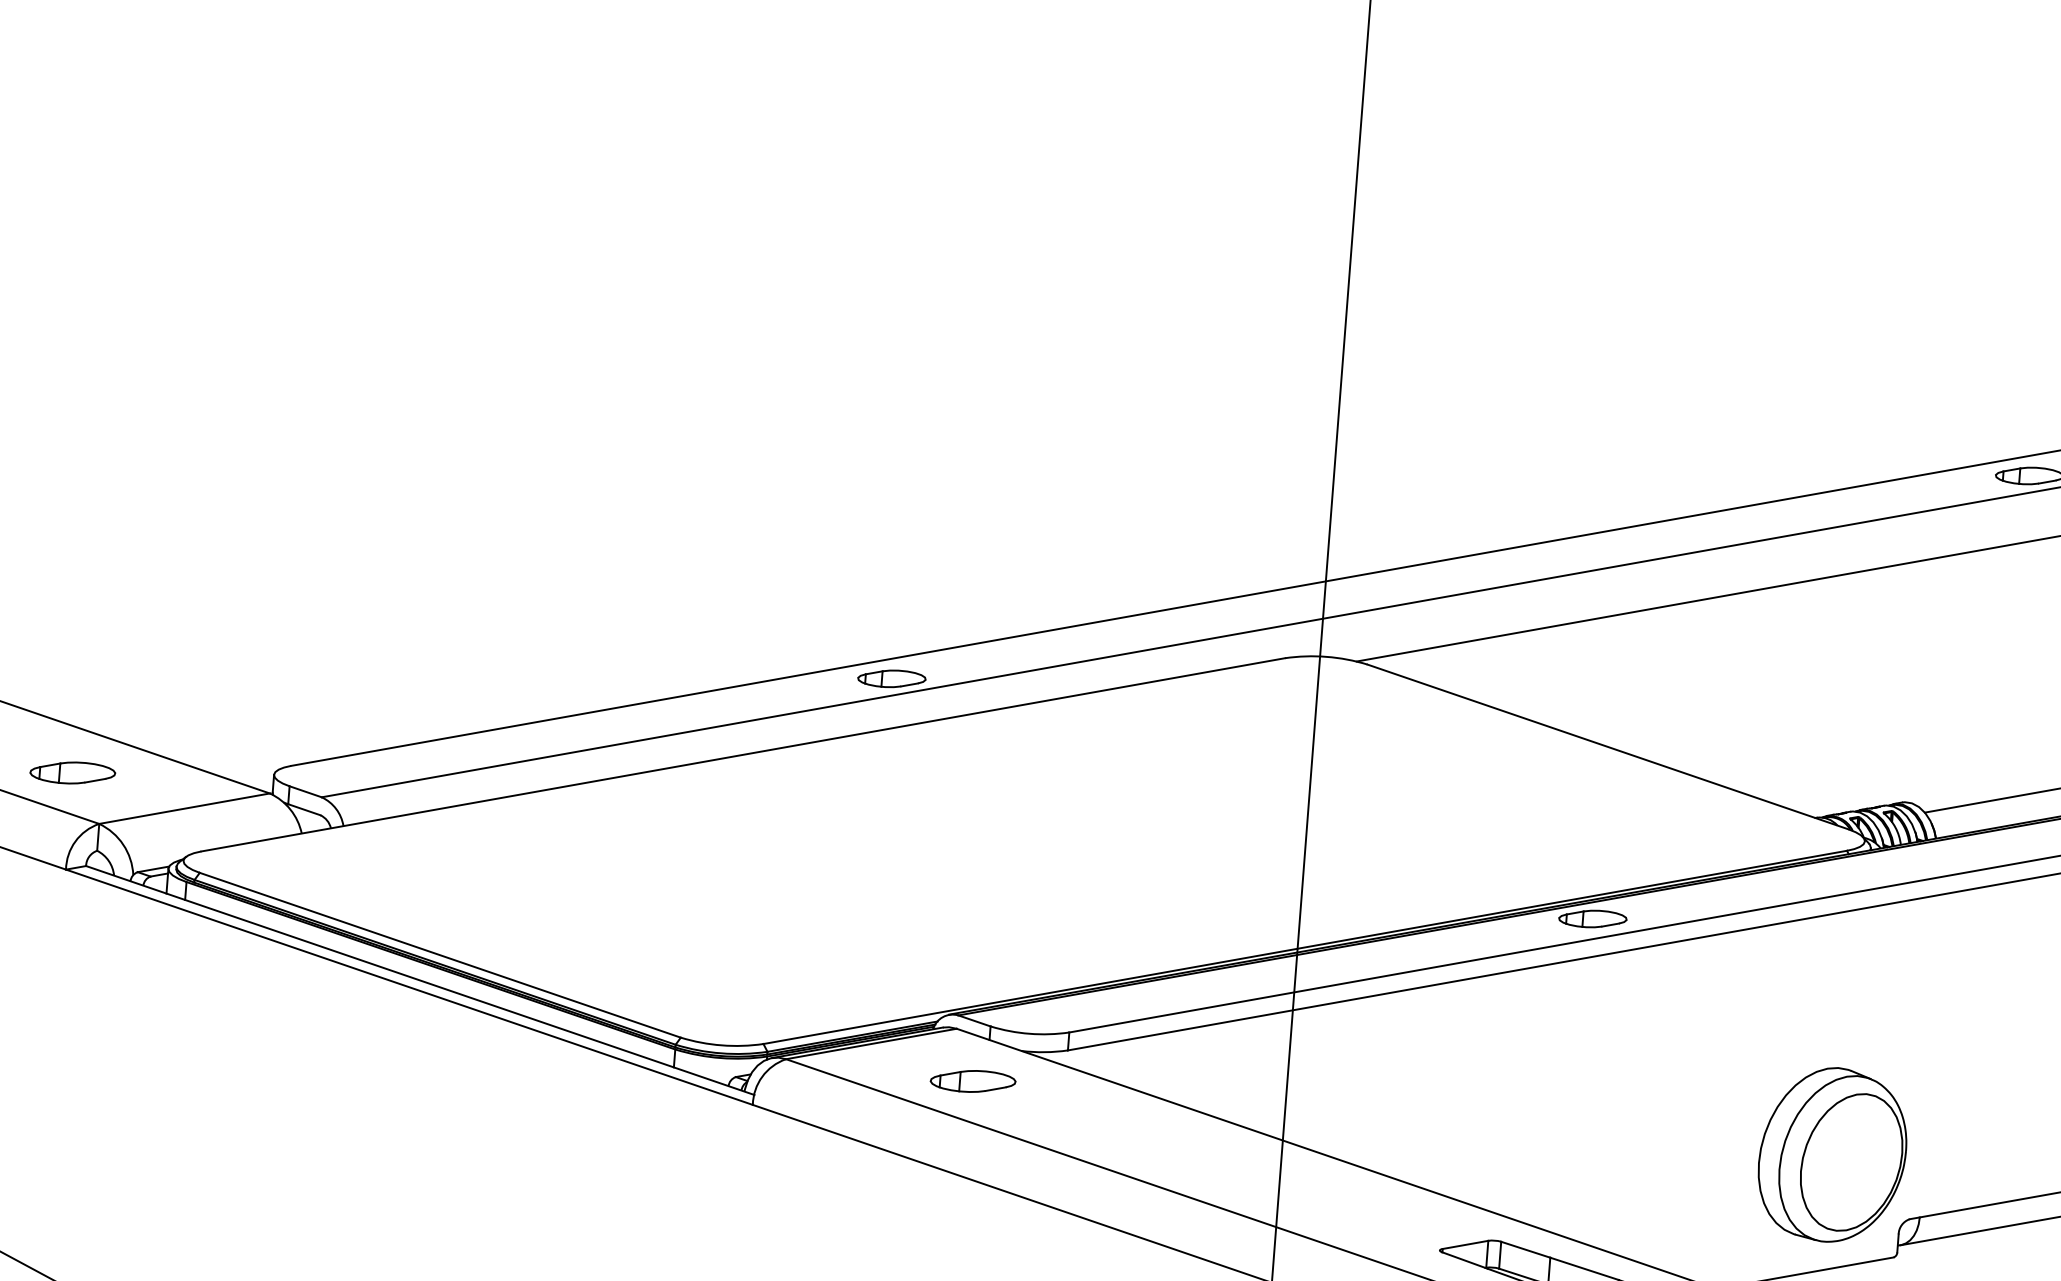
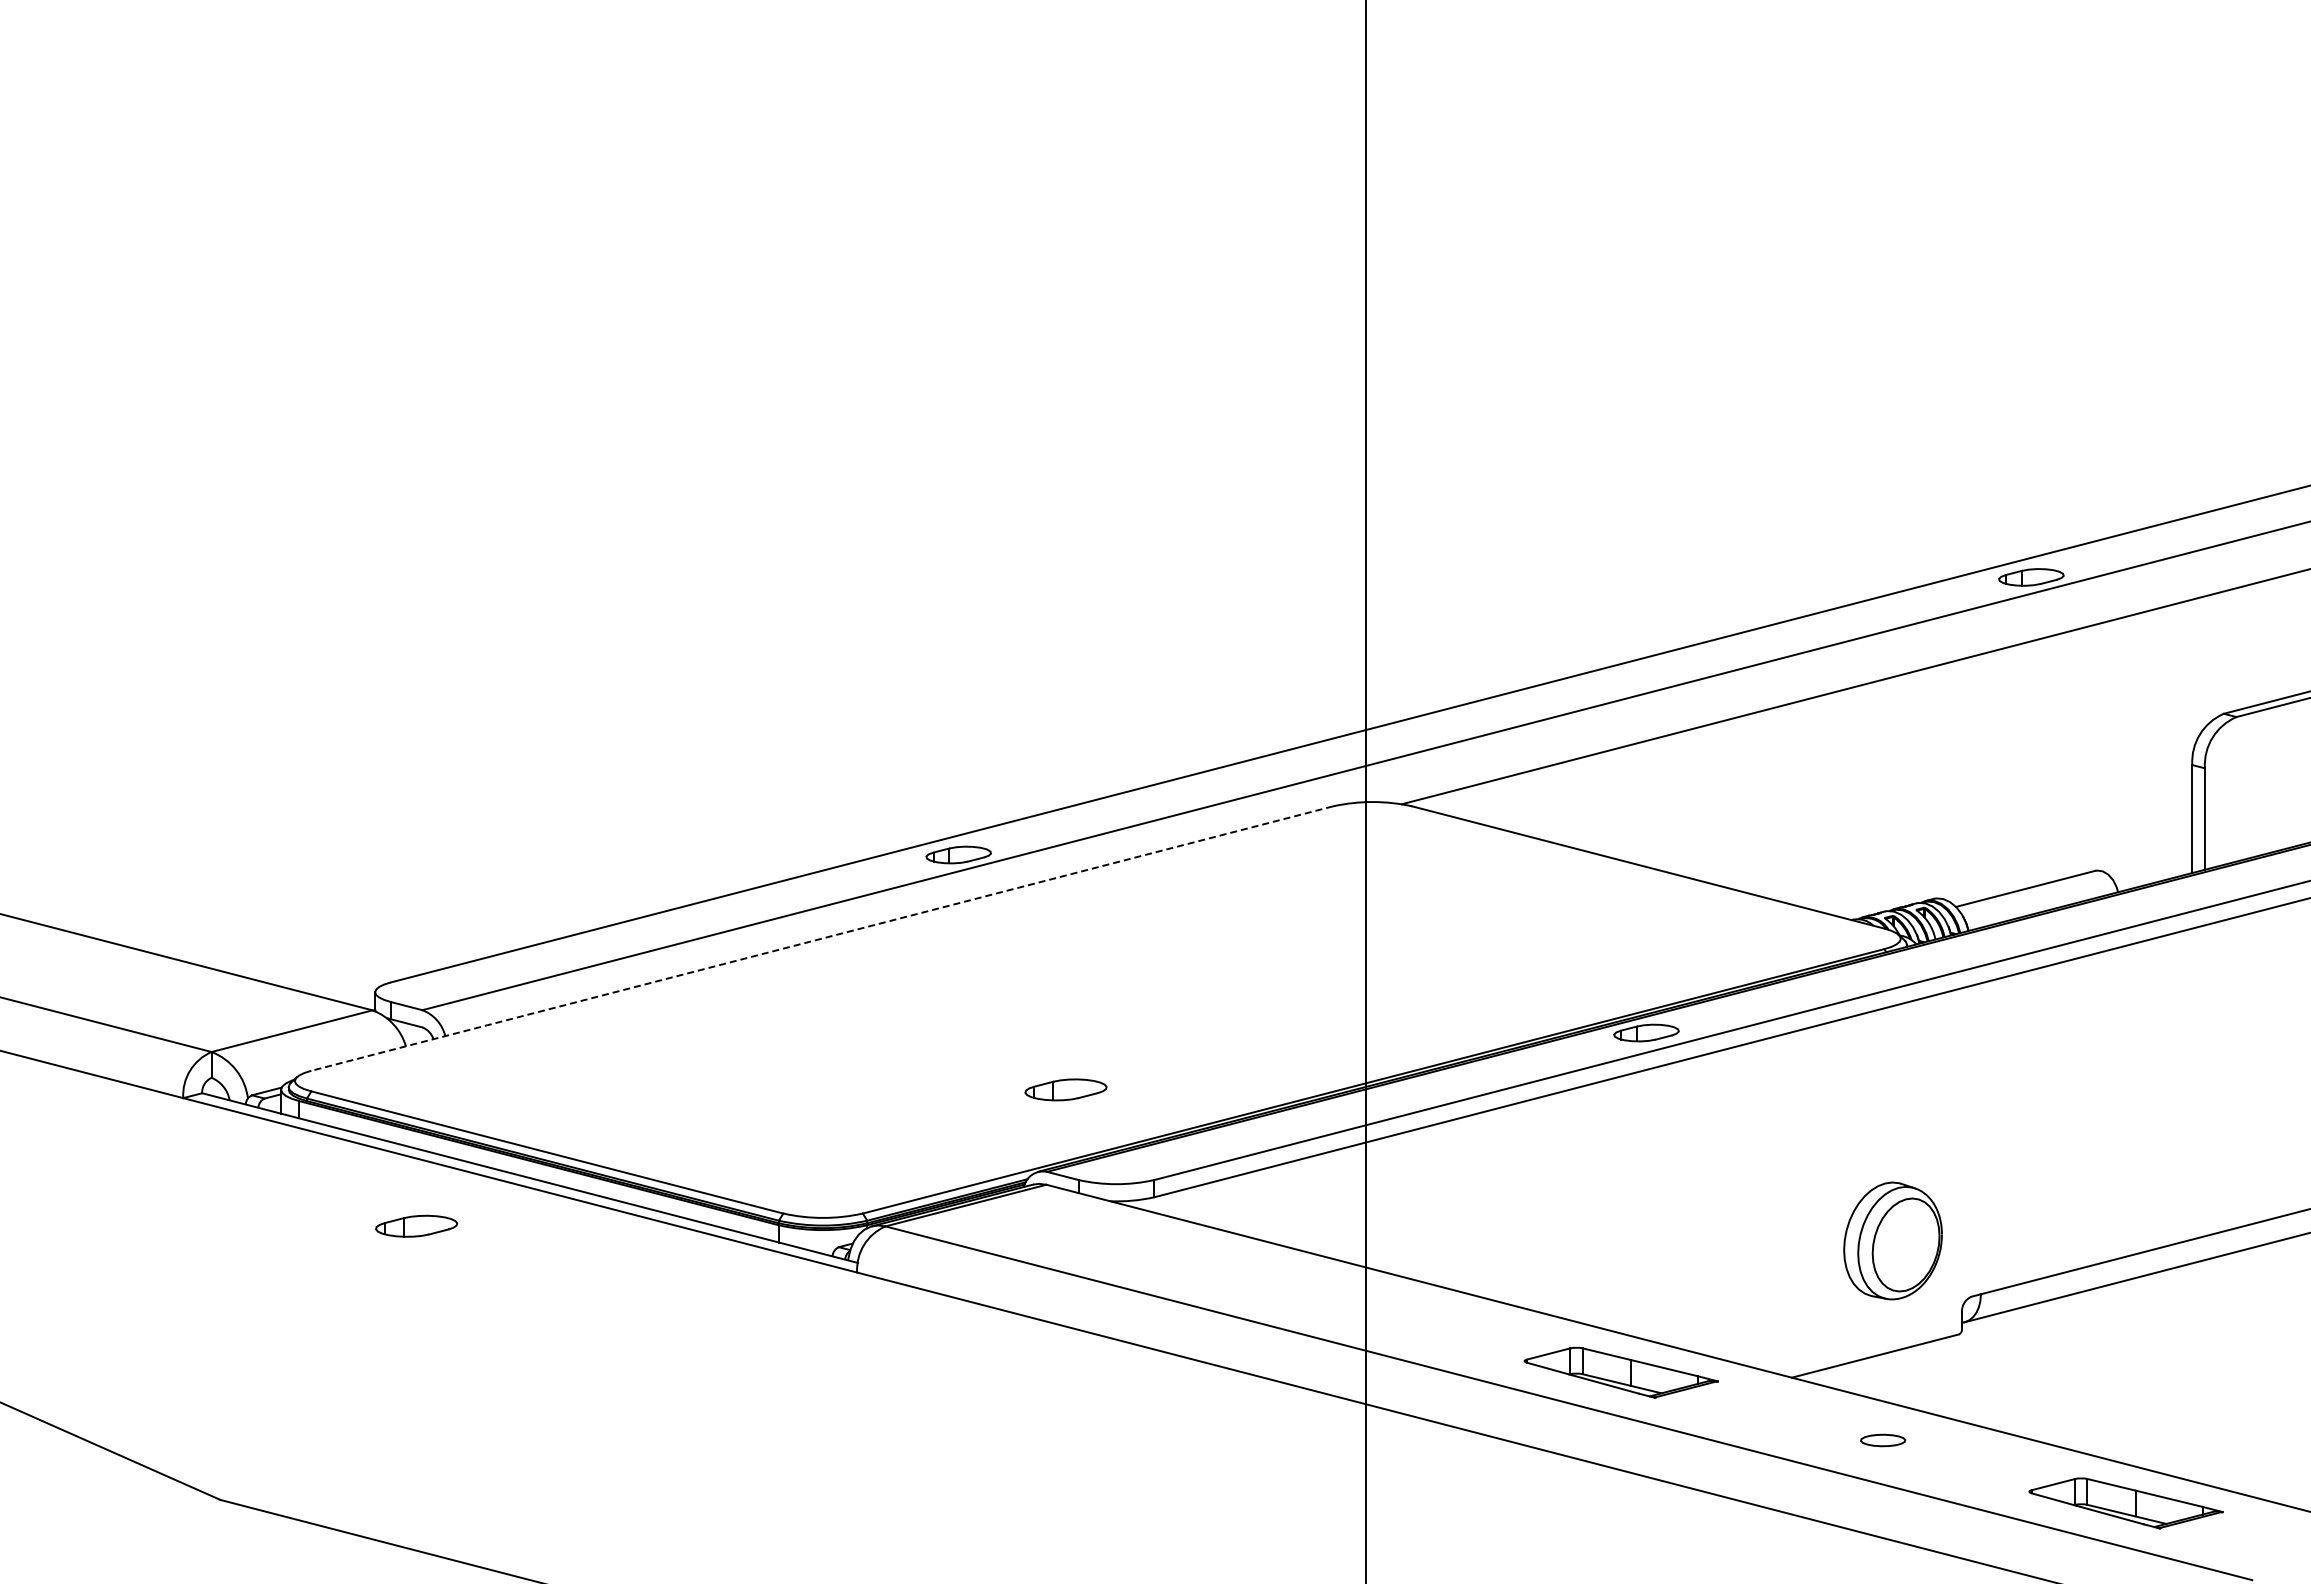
line: (743, 754) -> (822, 938), solid -> dashed
part: (72, 772) -> (416, 1225), moved
part: (972, 1080) -> (1065, 1089), moved
part: (1832, 1154) -> (1892, 1240), size x0.7

